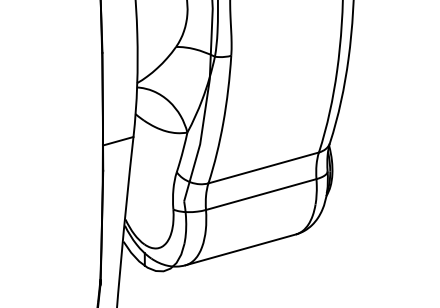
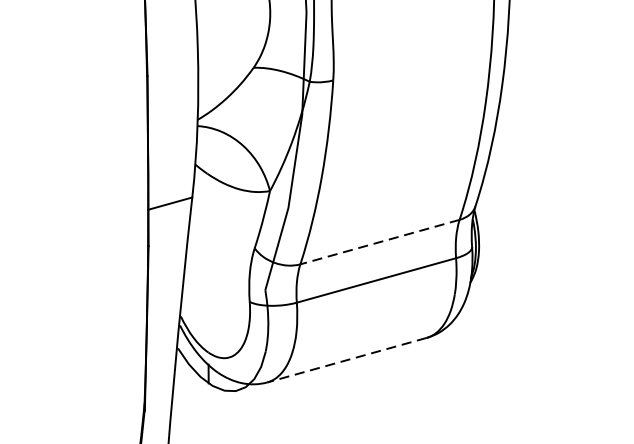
line: (263, 168) -> (379, 242), solid -> dashed
line: (240, 249) -> (346, 359), solid -> dashed

